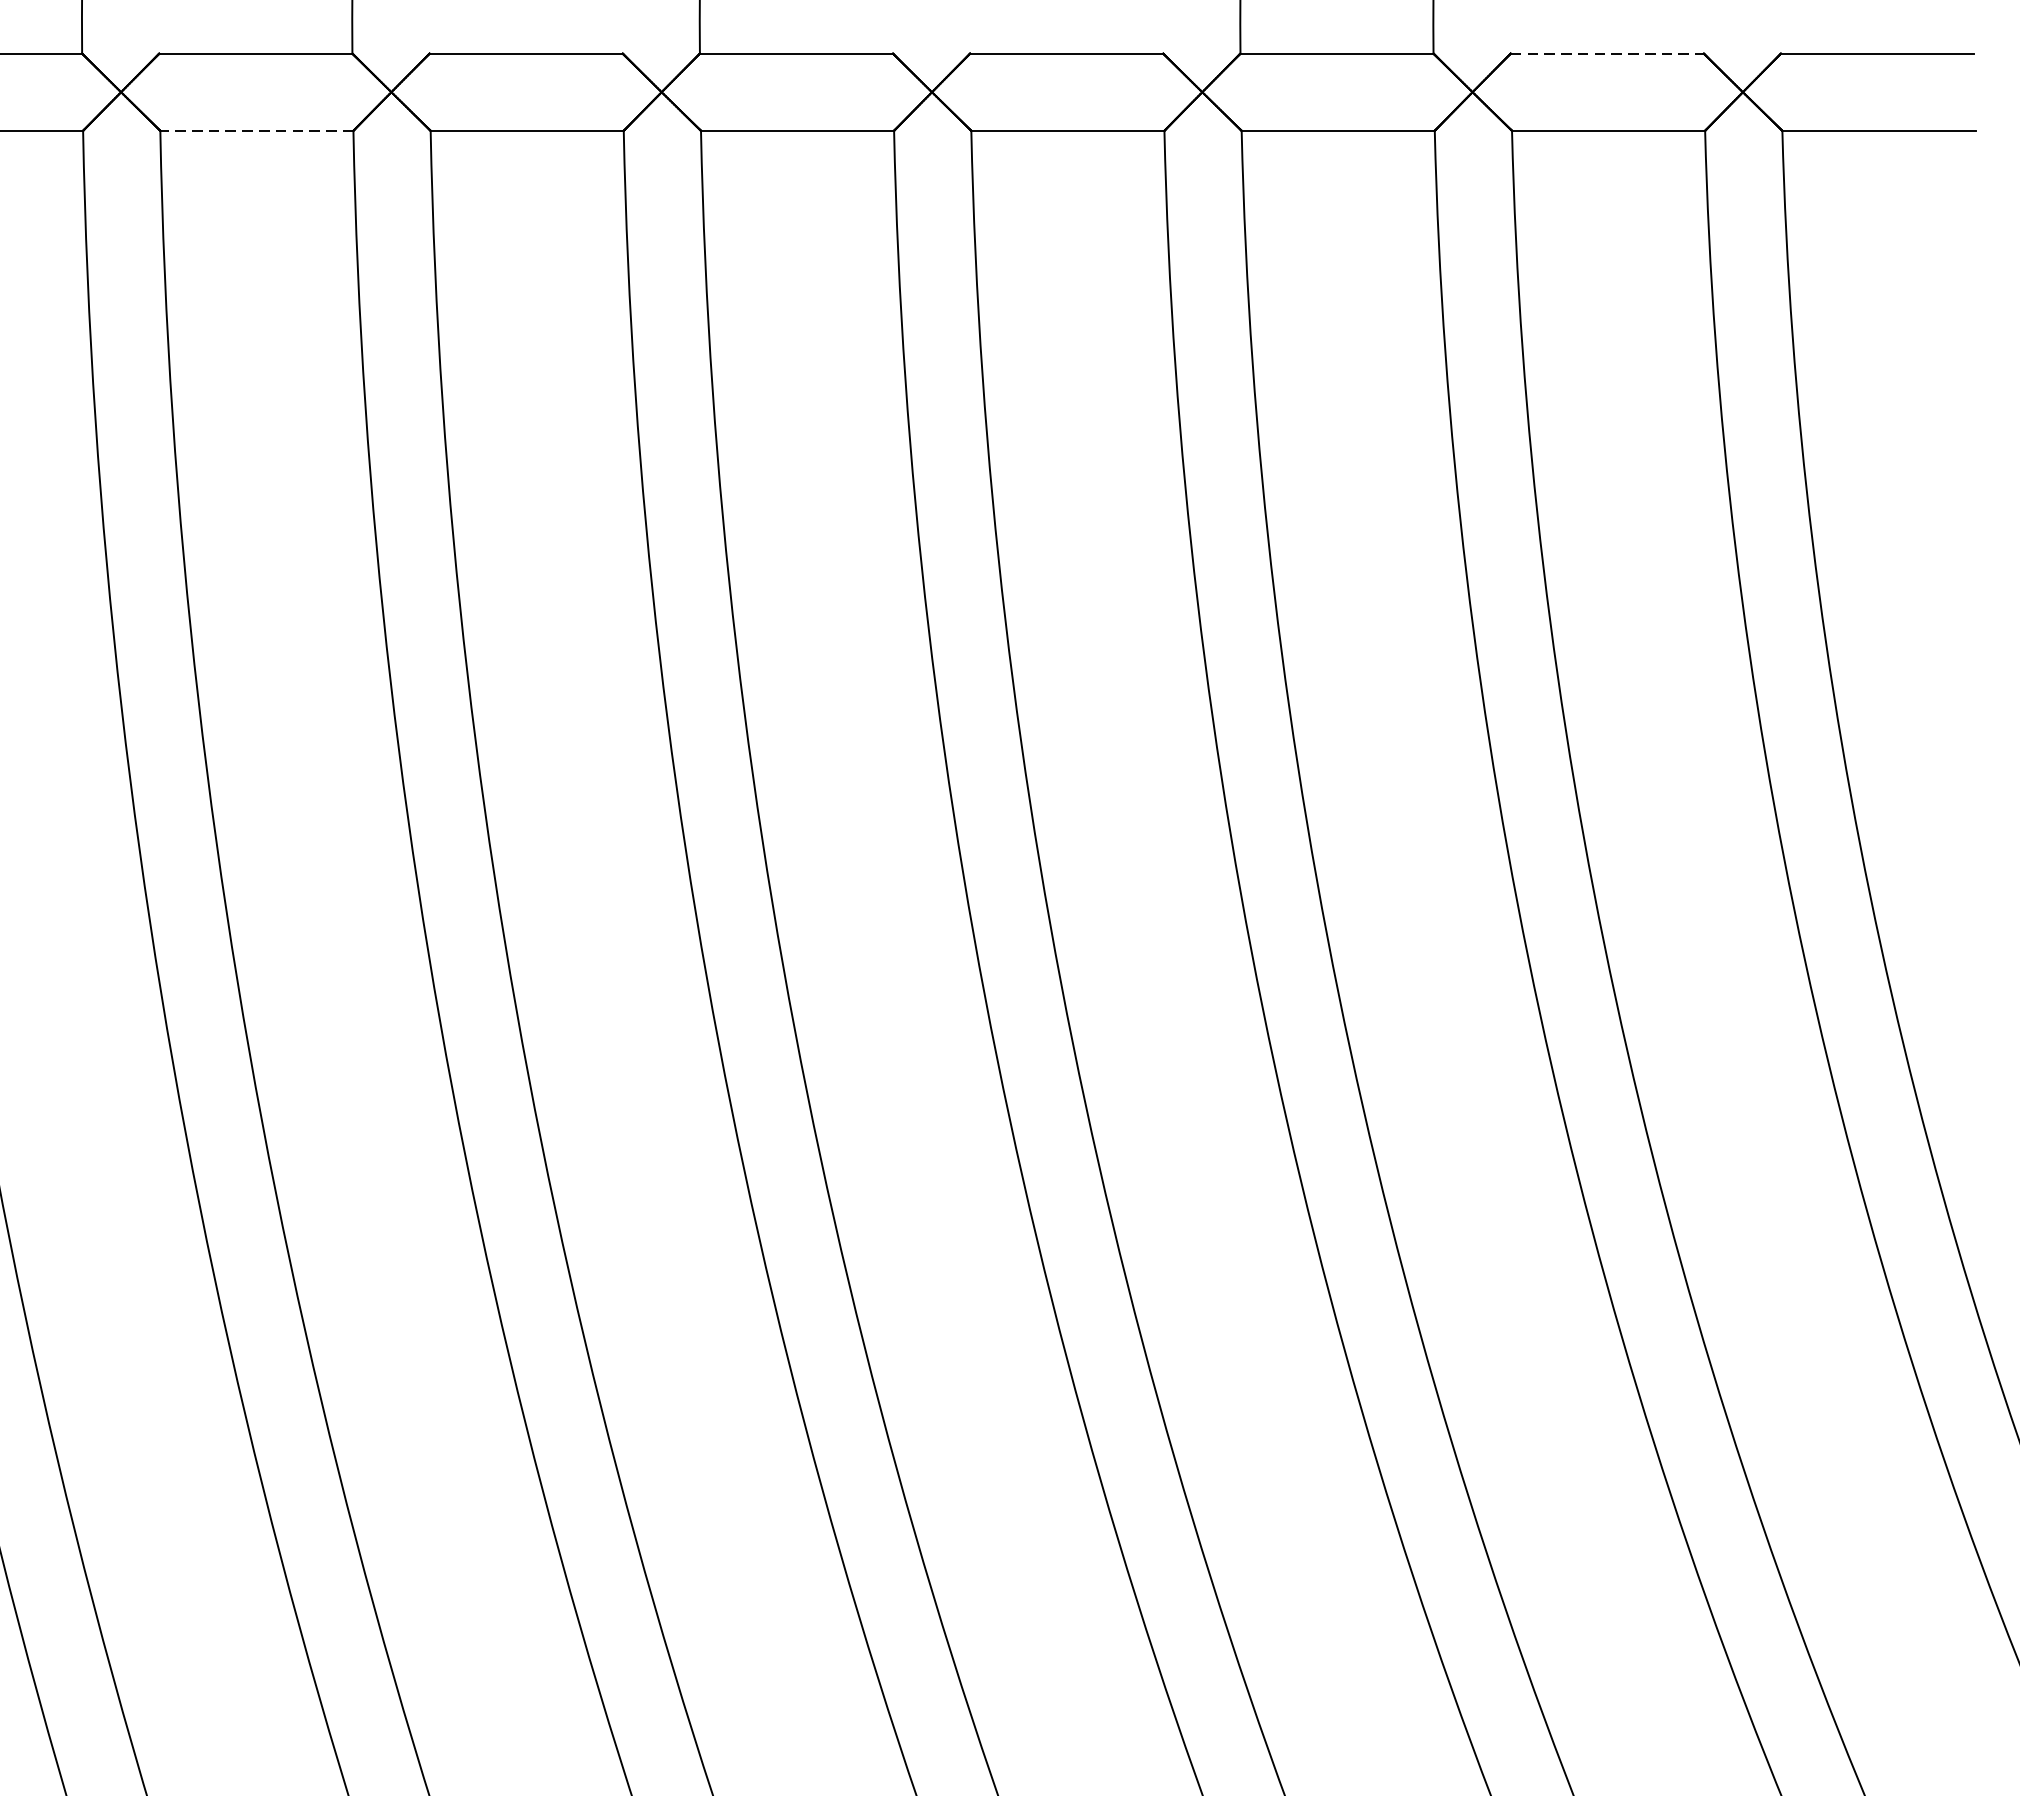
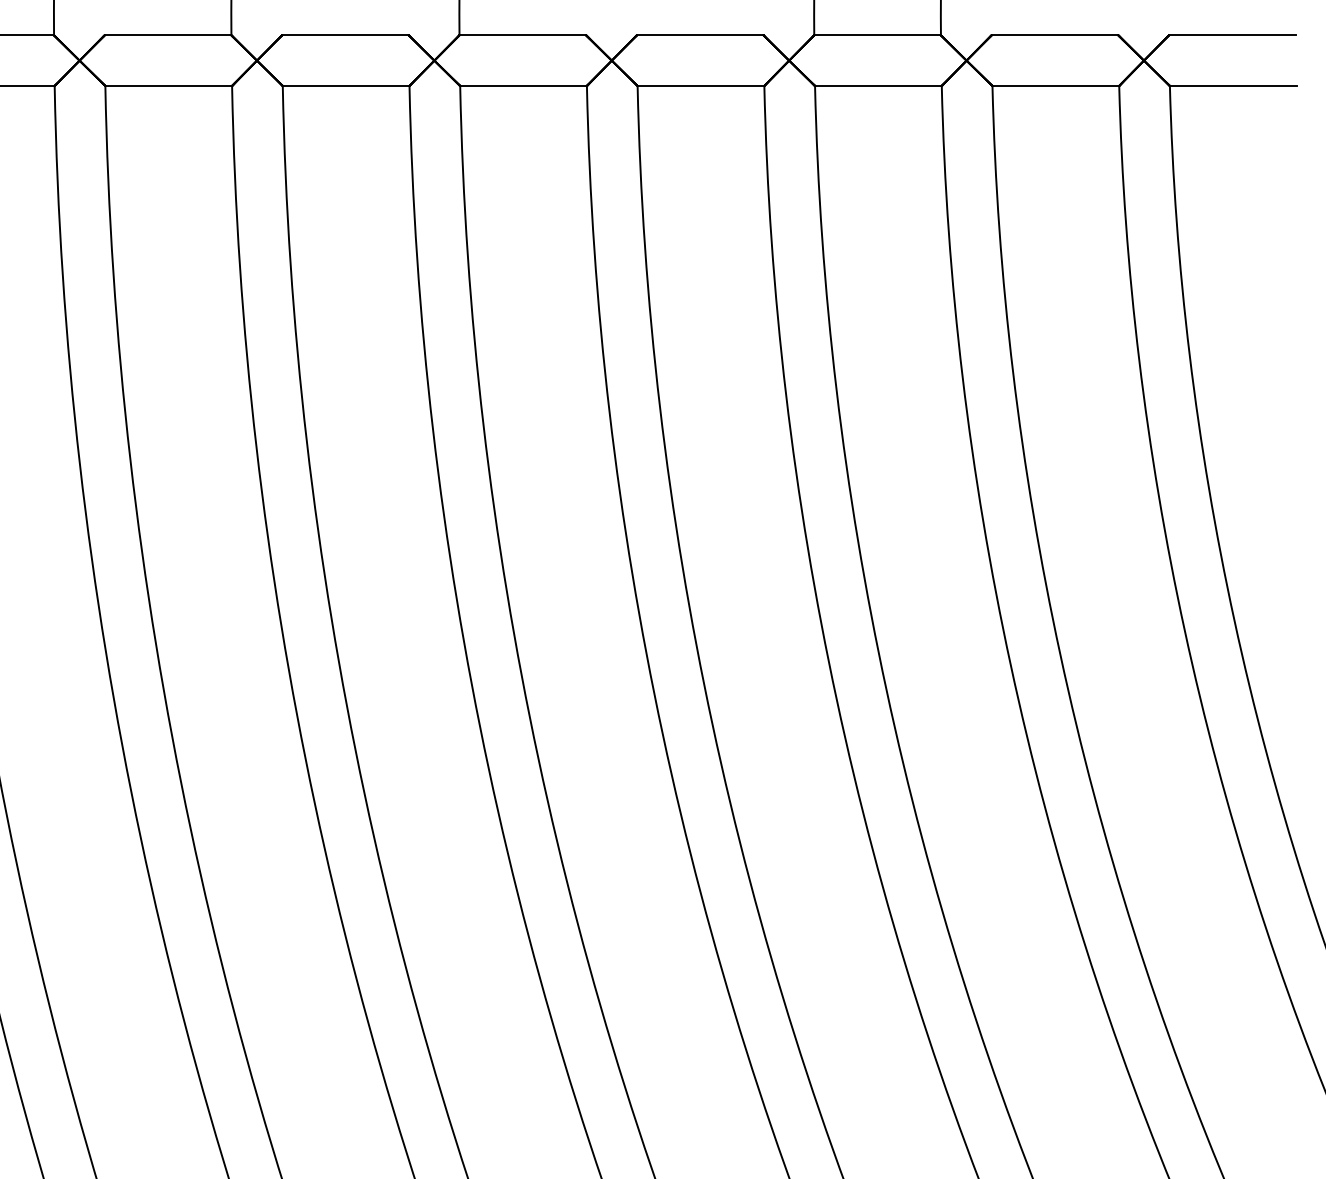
line: (1608, 53) -> (1055, 35), dashed -> solid
line: (256, 131) -> (168, 86), dashed -> solid

